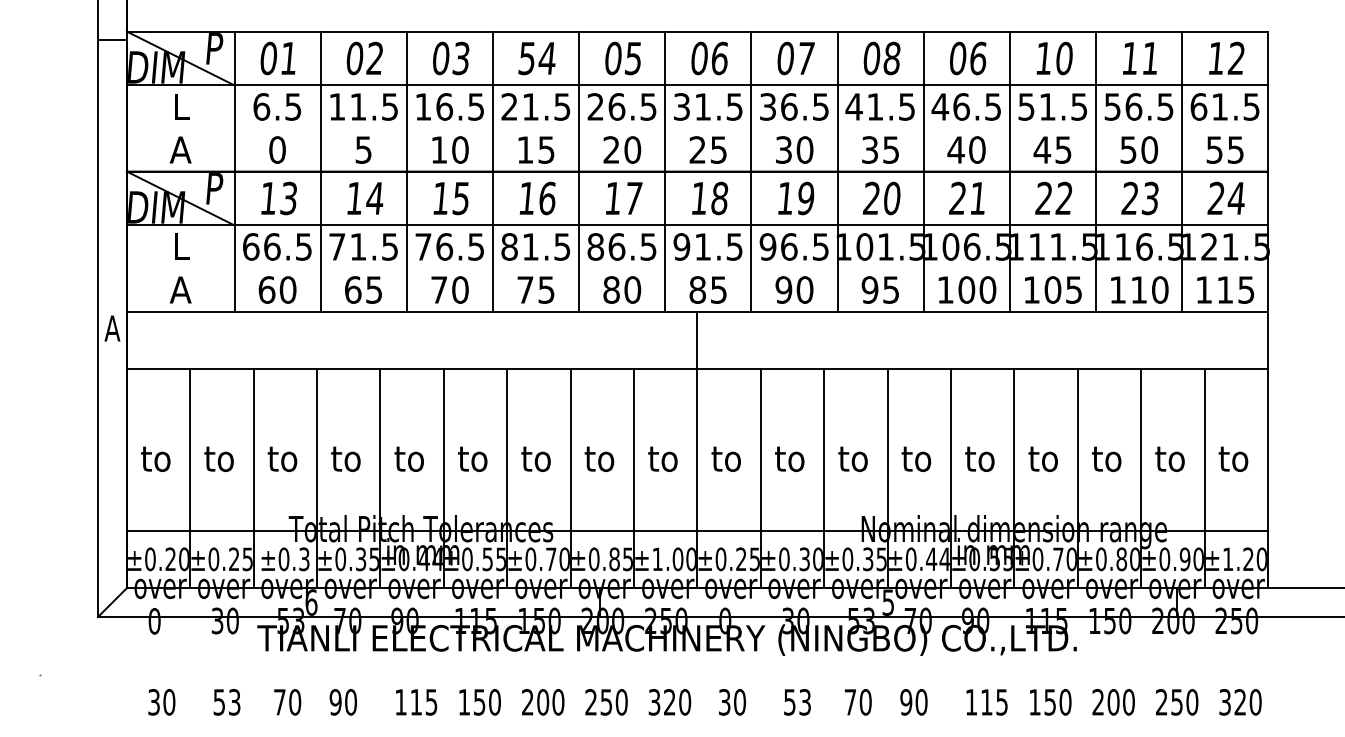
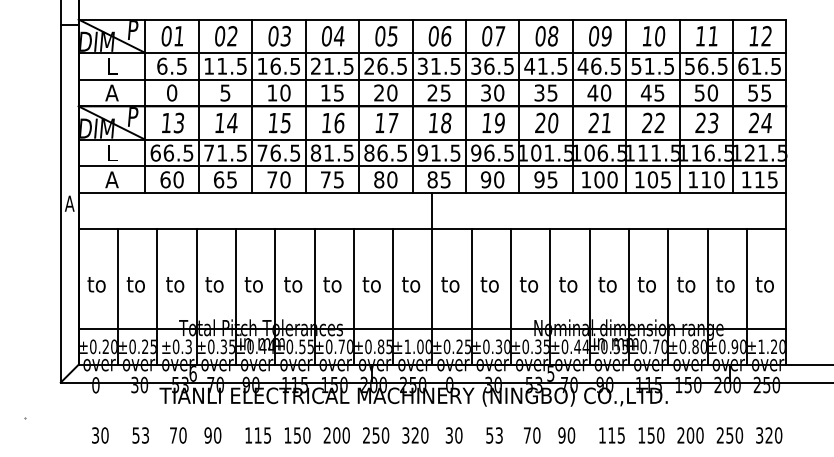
text: (526, 58) -> (326, 36), 54 -> 04
text: (978, 58) -> (606, 36), 06 -> 09
line: (697, 128) -> (432, 79), added
line: (697, 268) -> (432, 166), added

